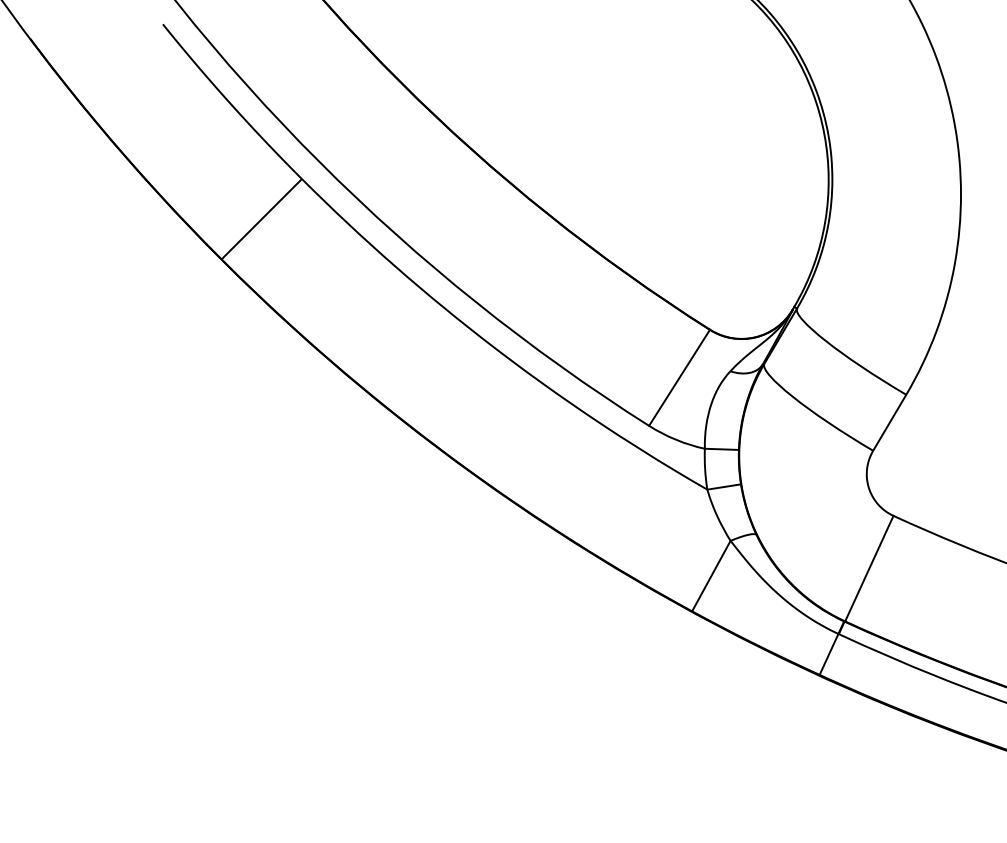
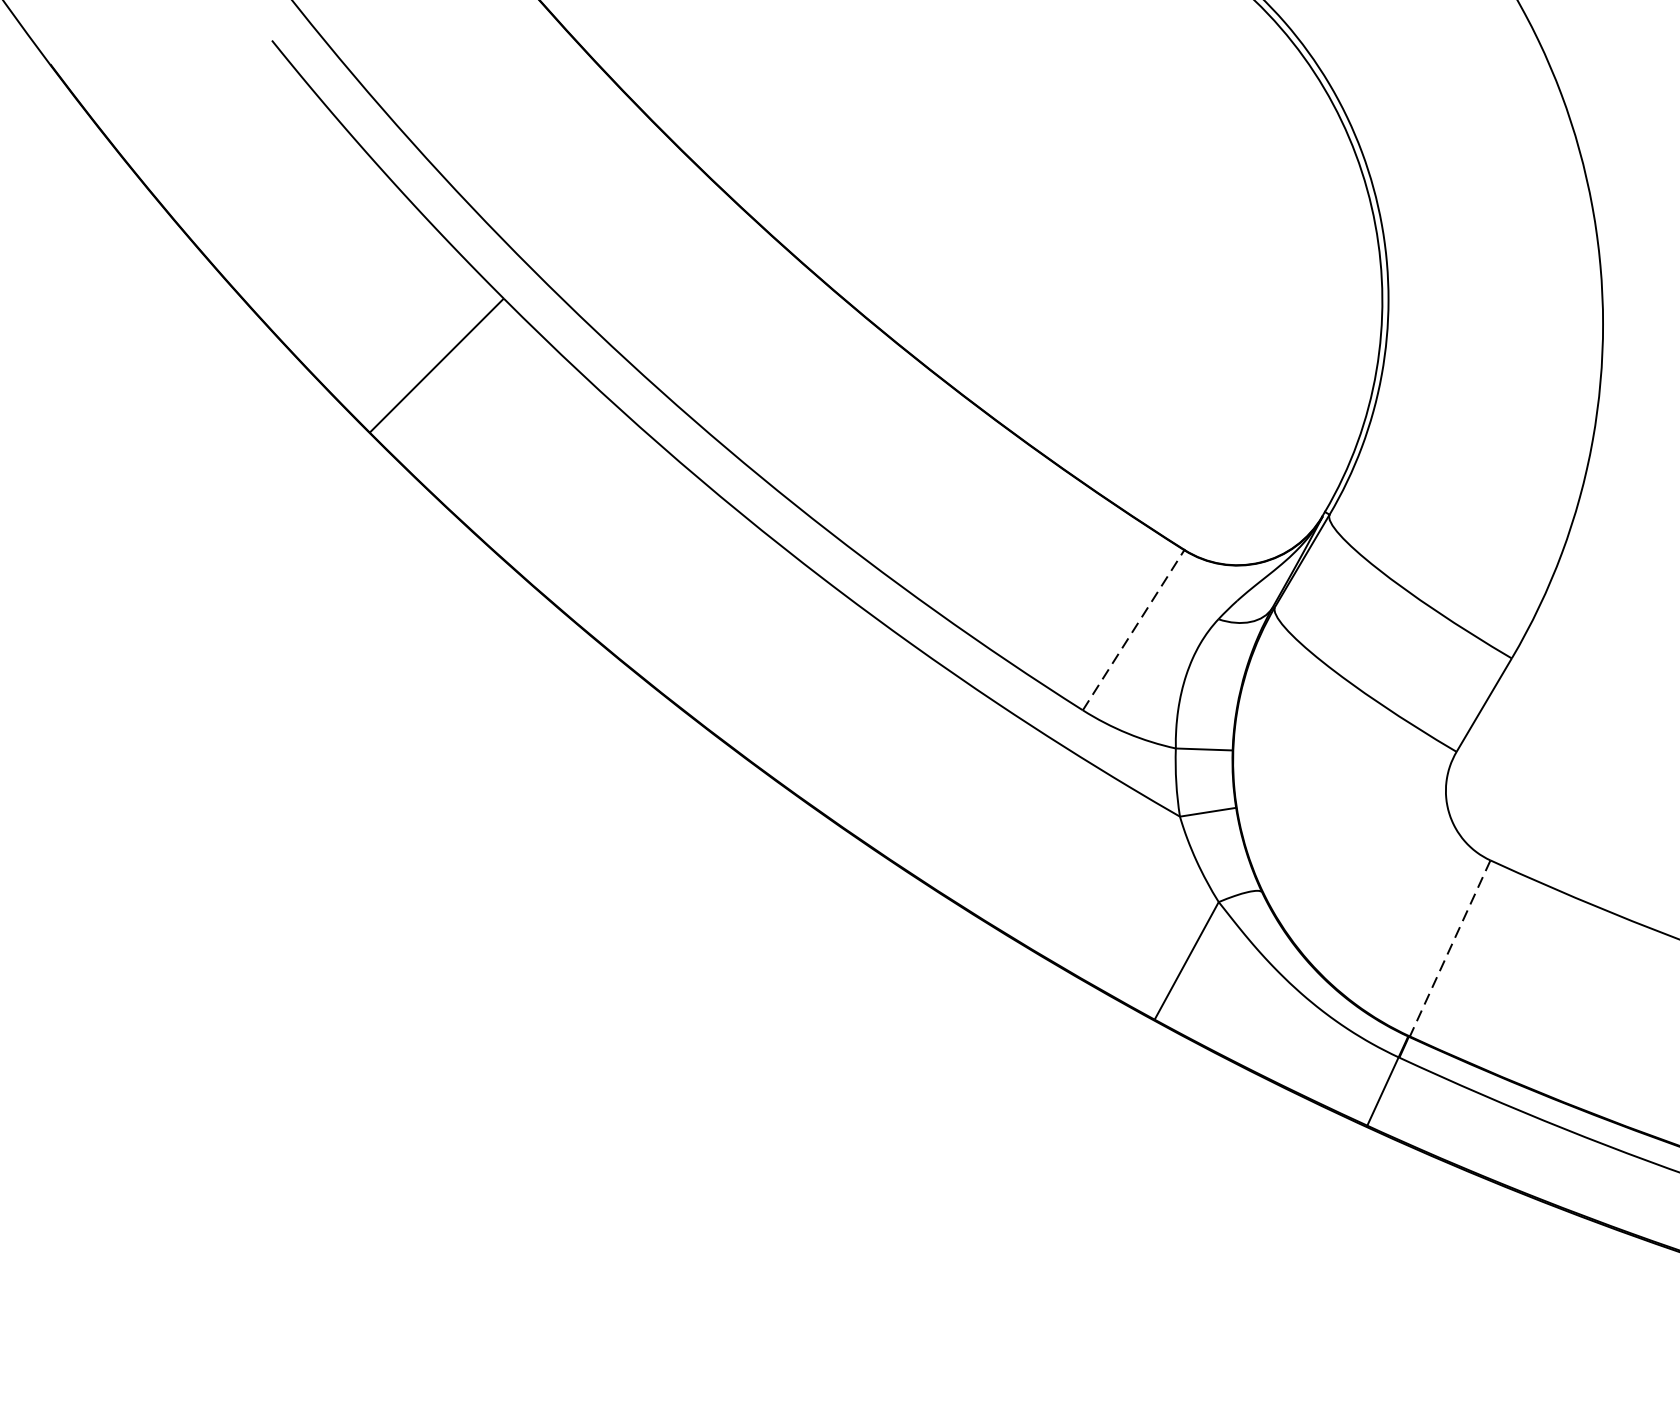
line: (679, 377) -> (1133, 629), solid -> dashed
line: (869, 569) -> (1450, 949), solid -> dashed

